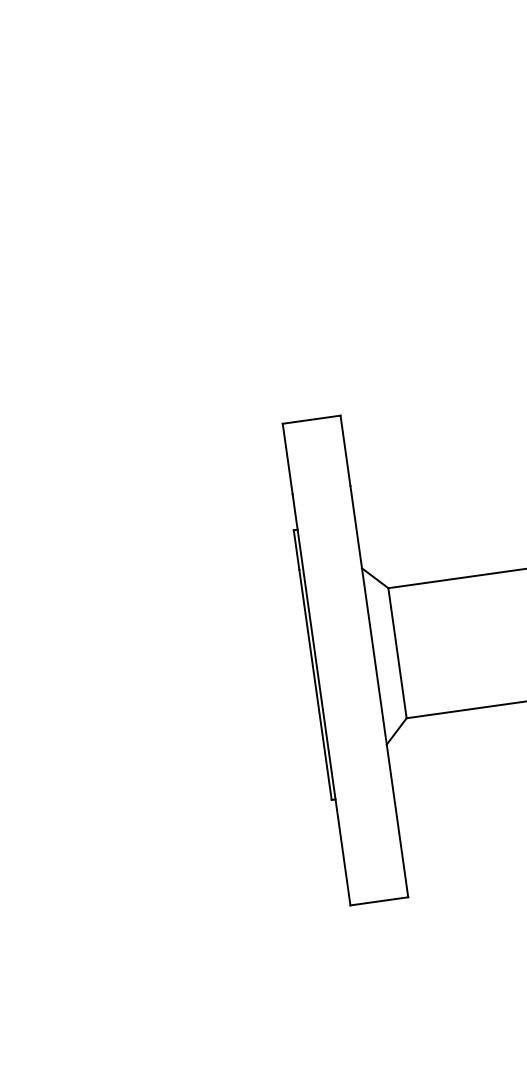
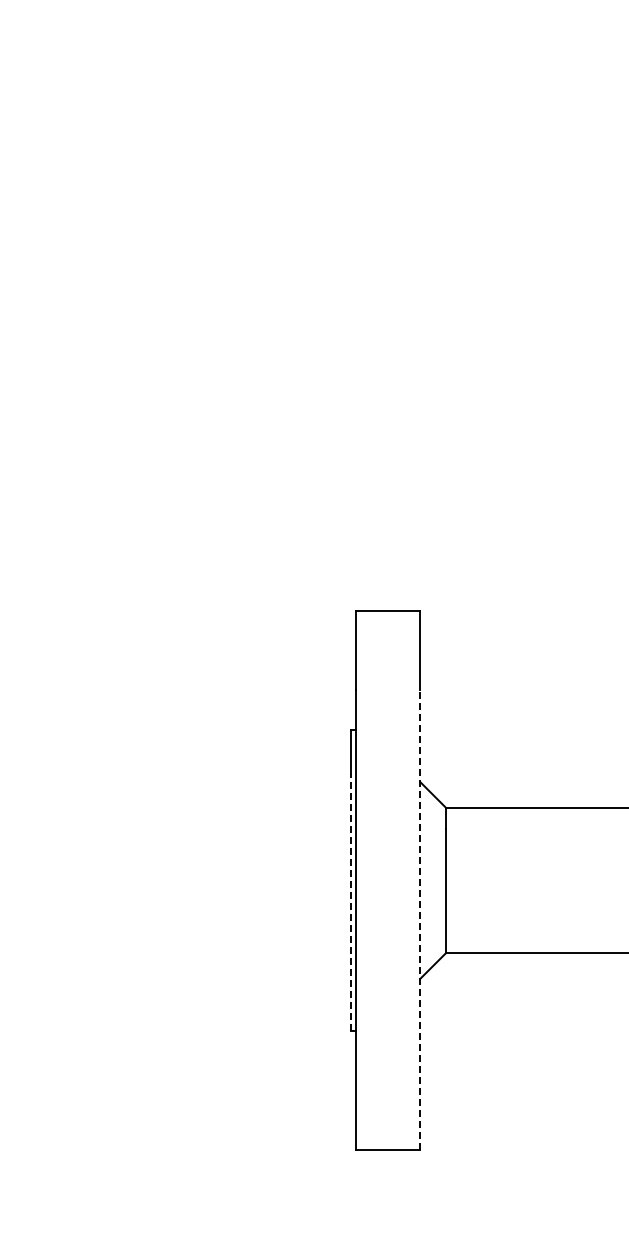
line: (315, 684) -> (351, 902), solid -> dashed
line: (379, 691) -> (420, 919), solid -> dashed

